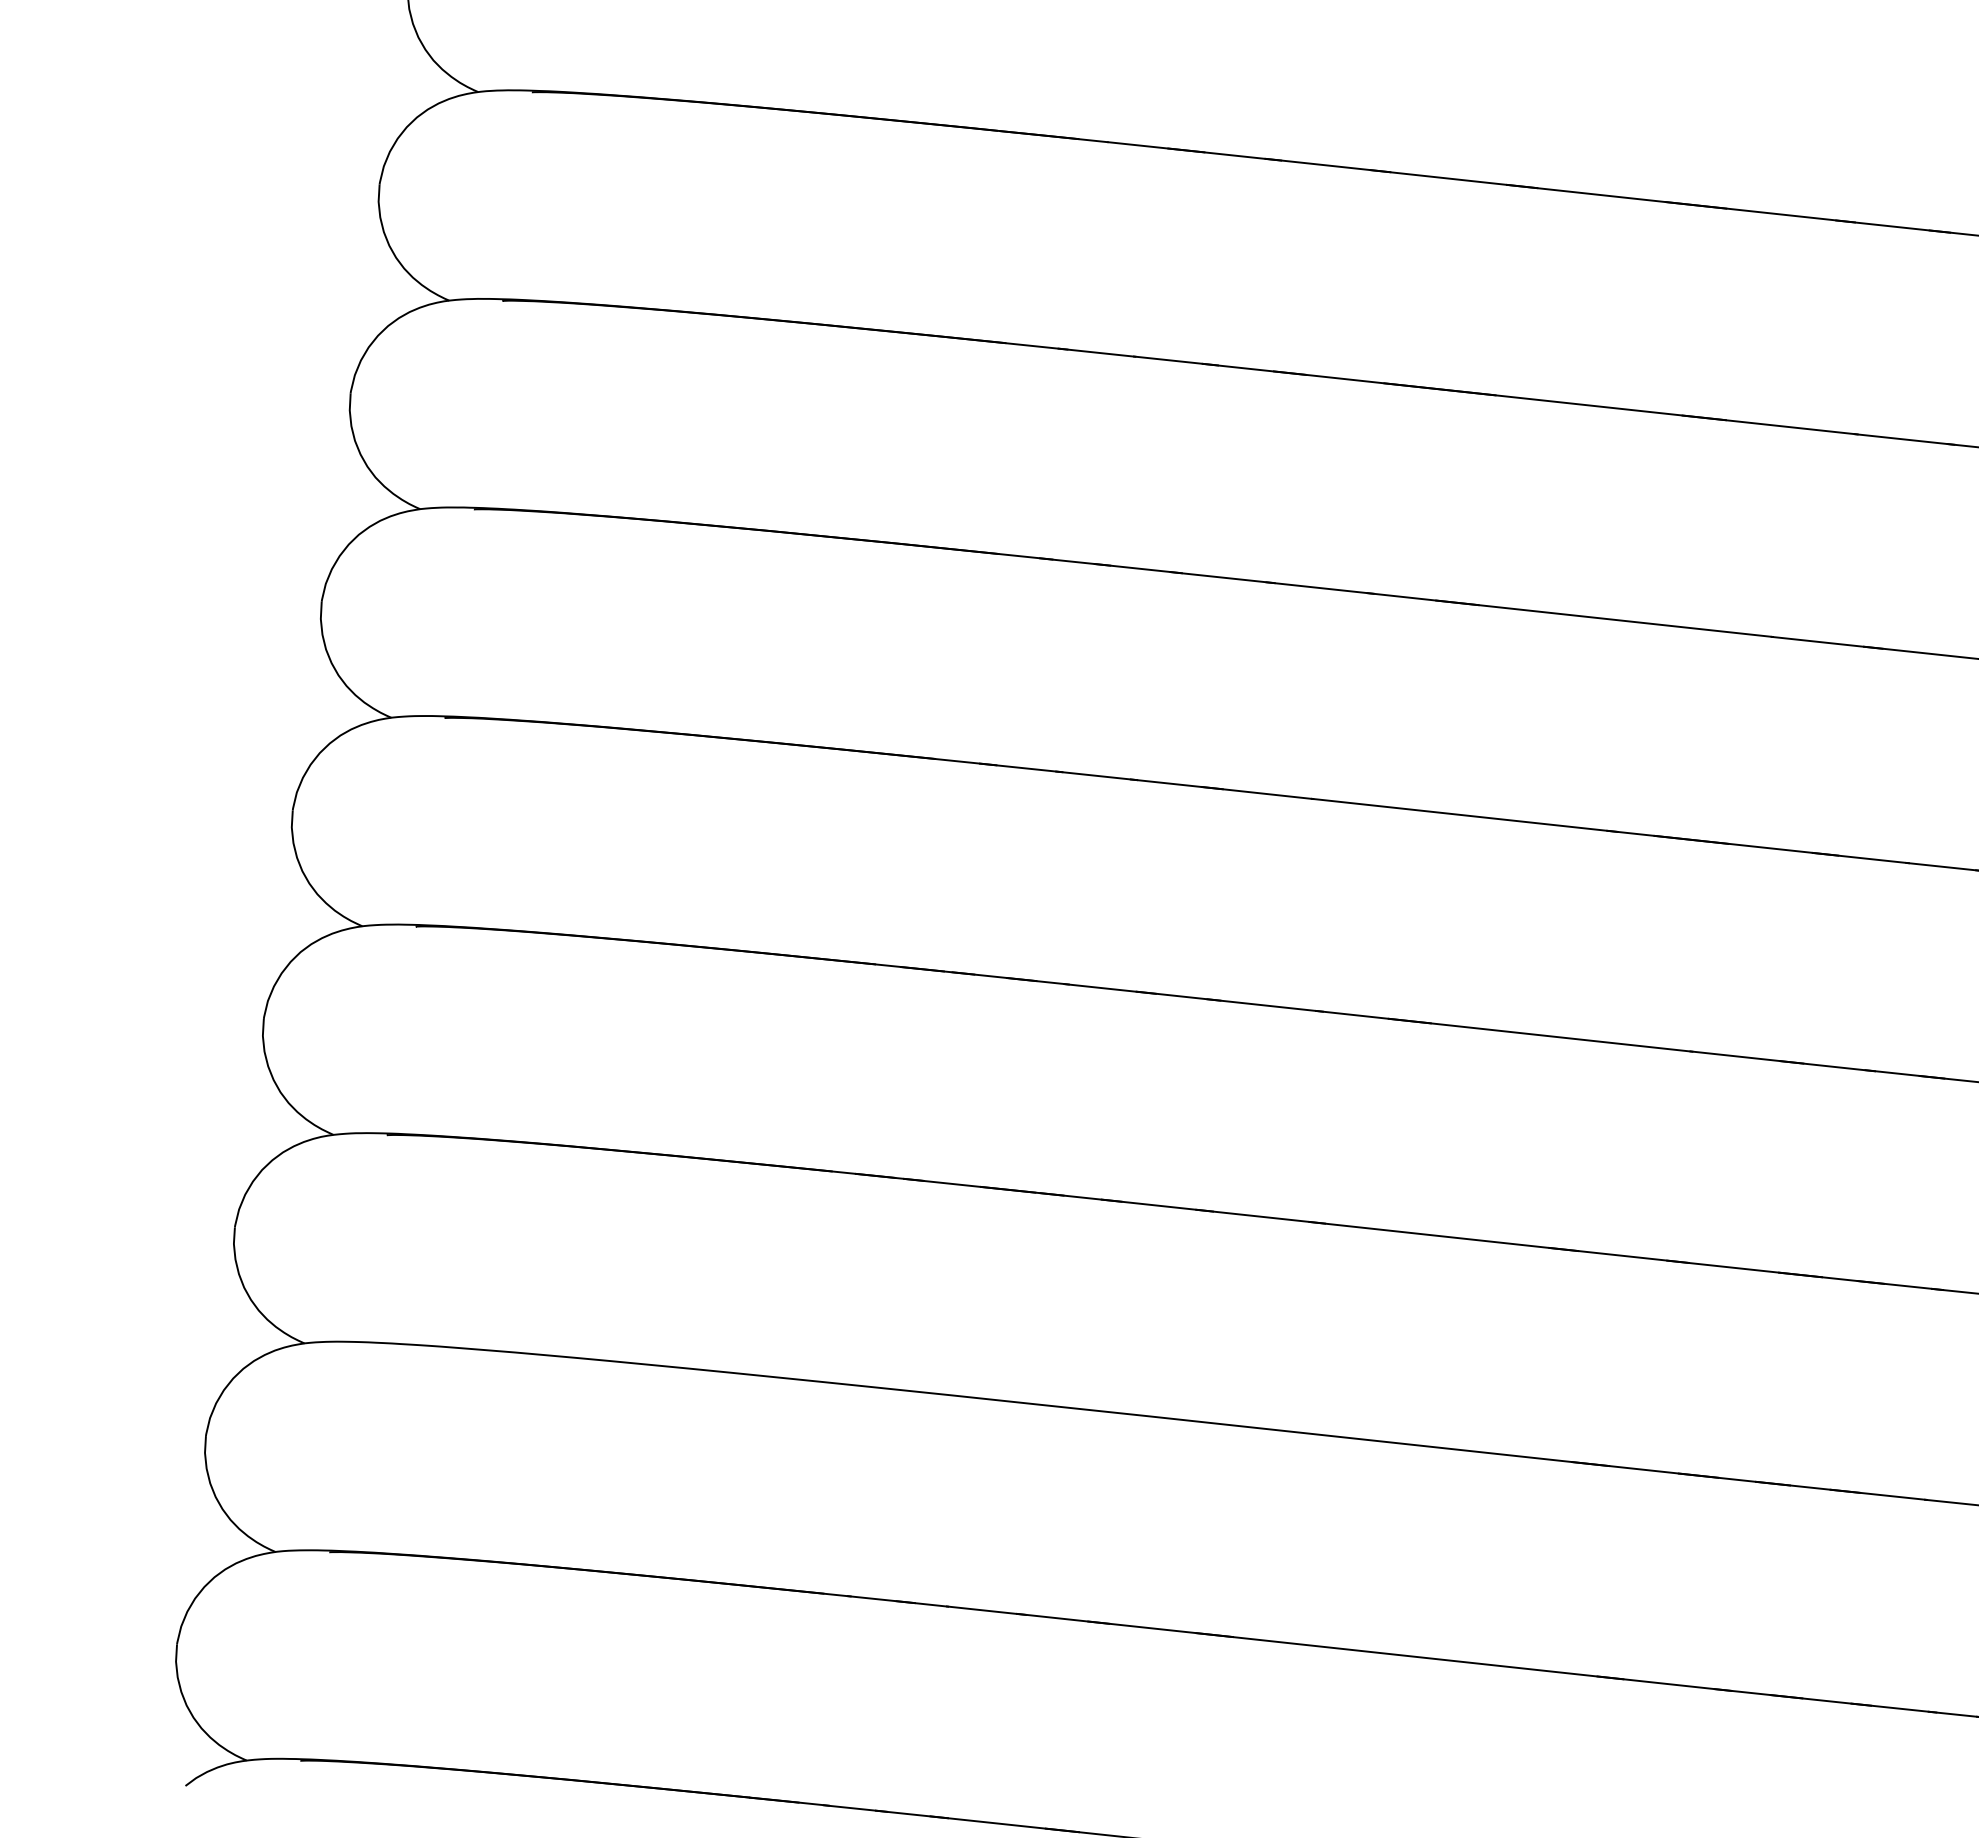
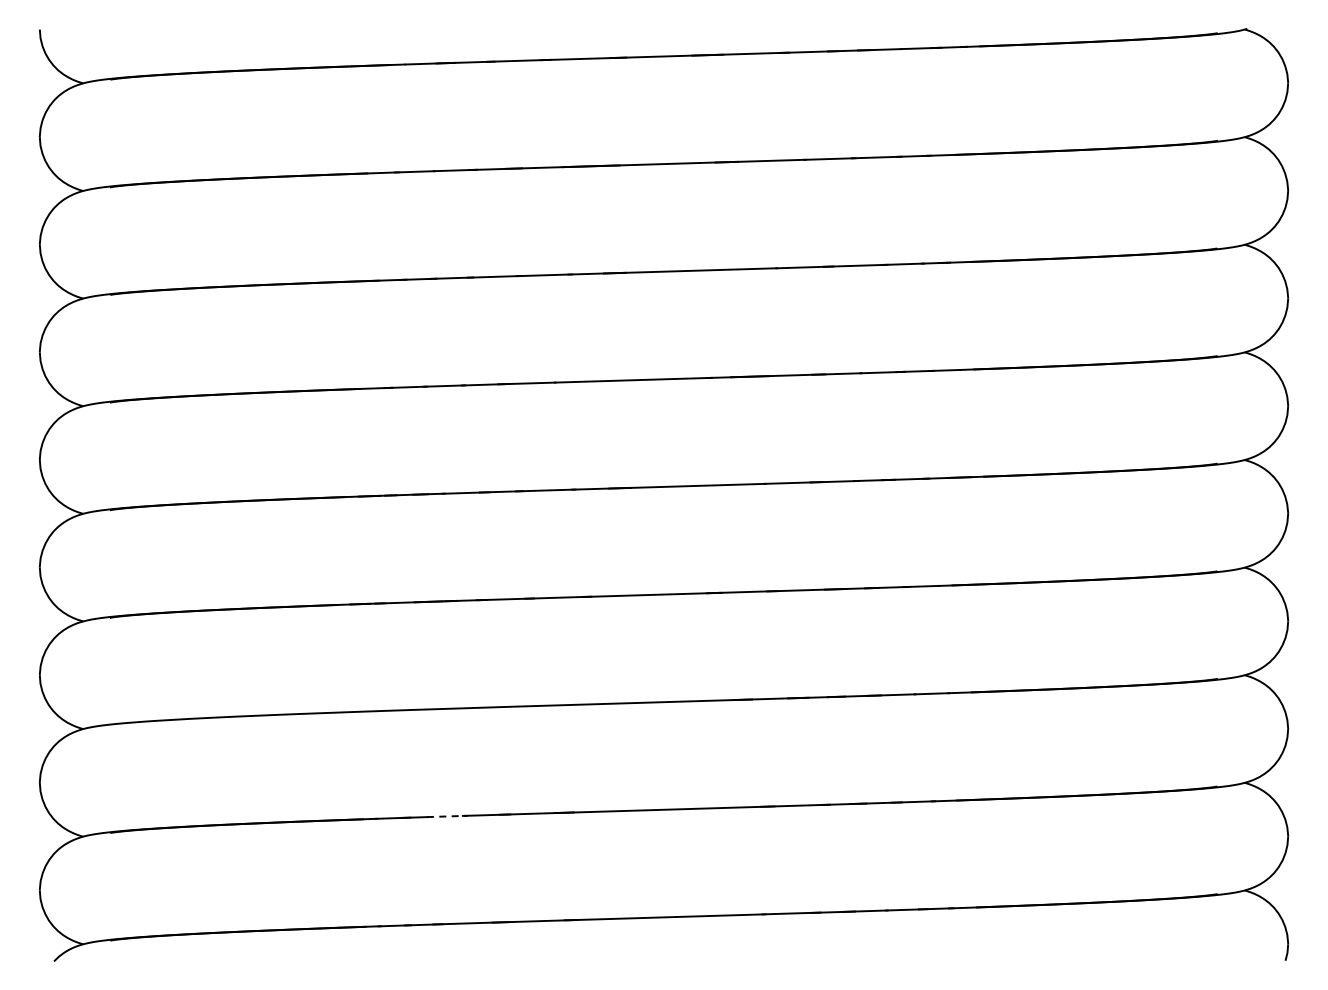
line: (986, 1610) -> (447, 816), solid -> dashed

